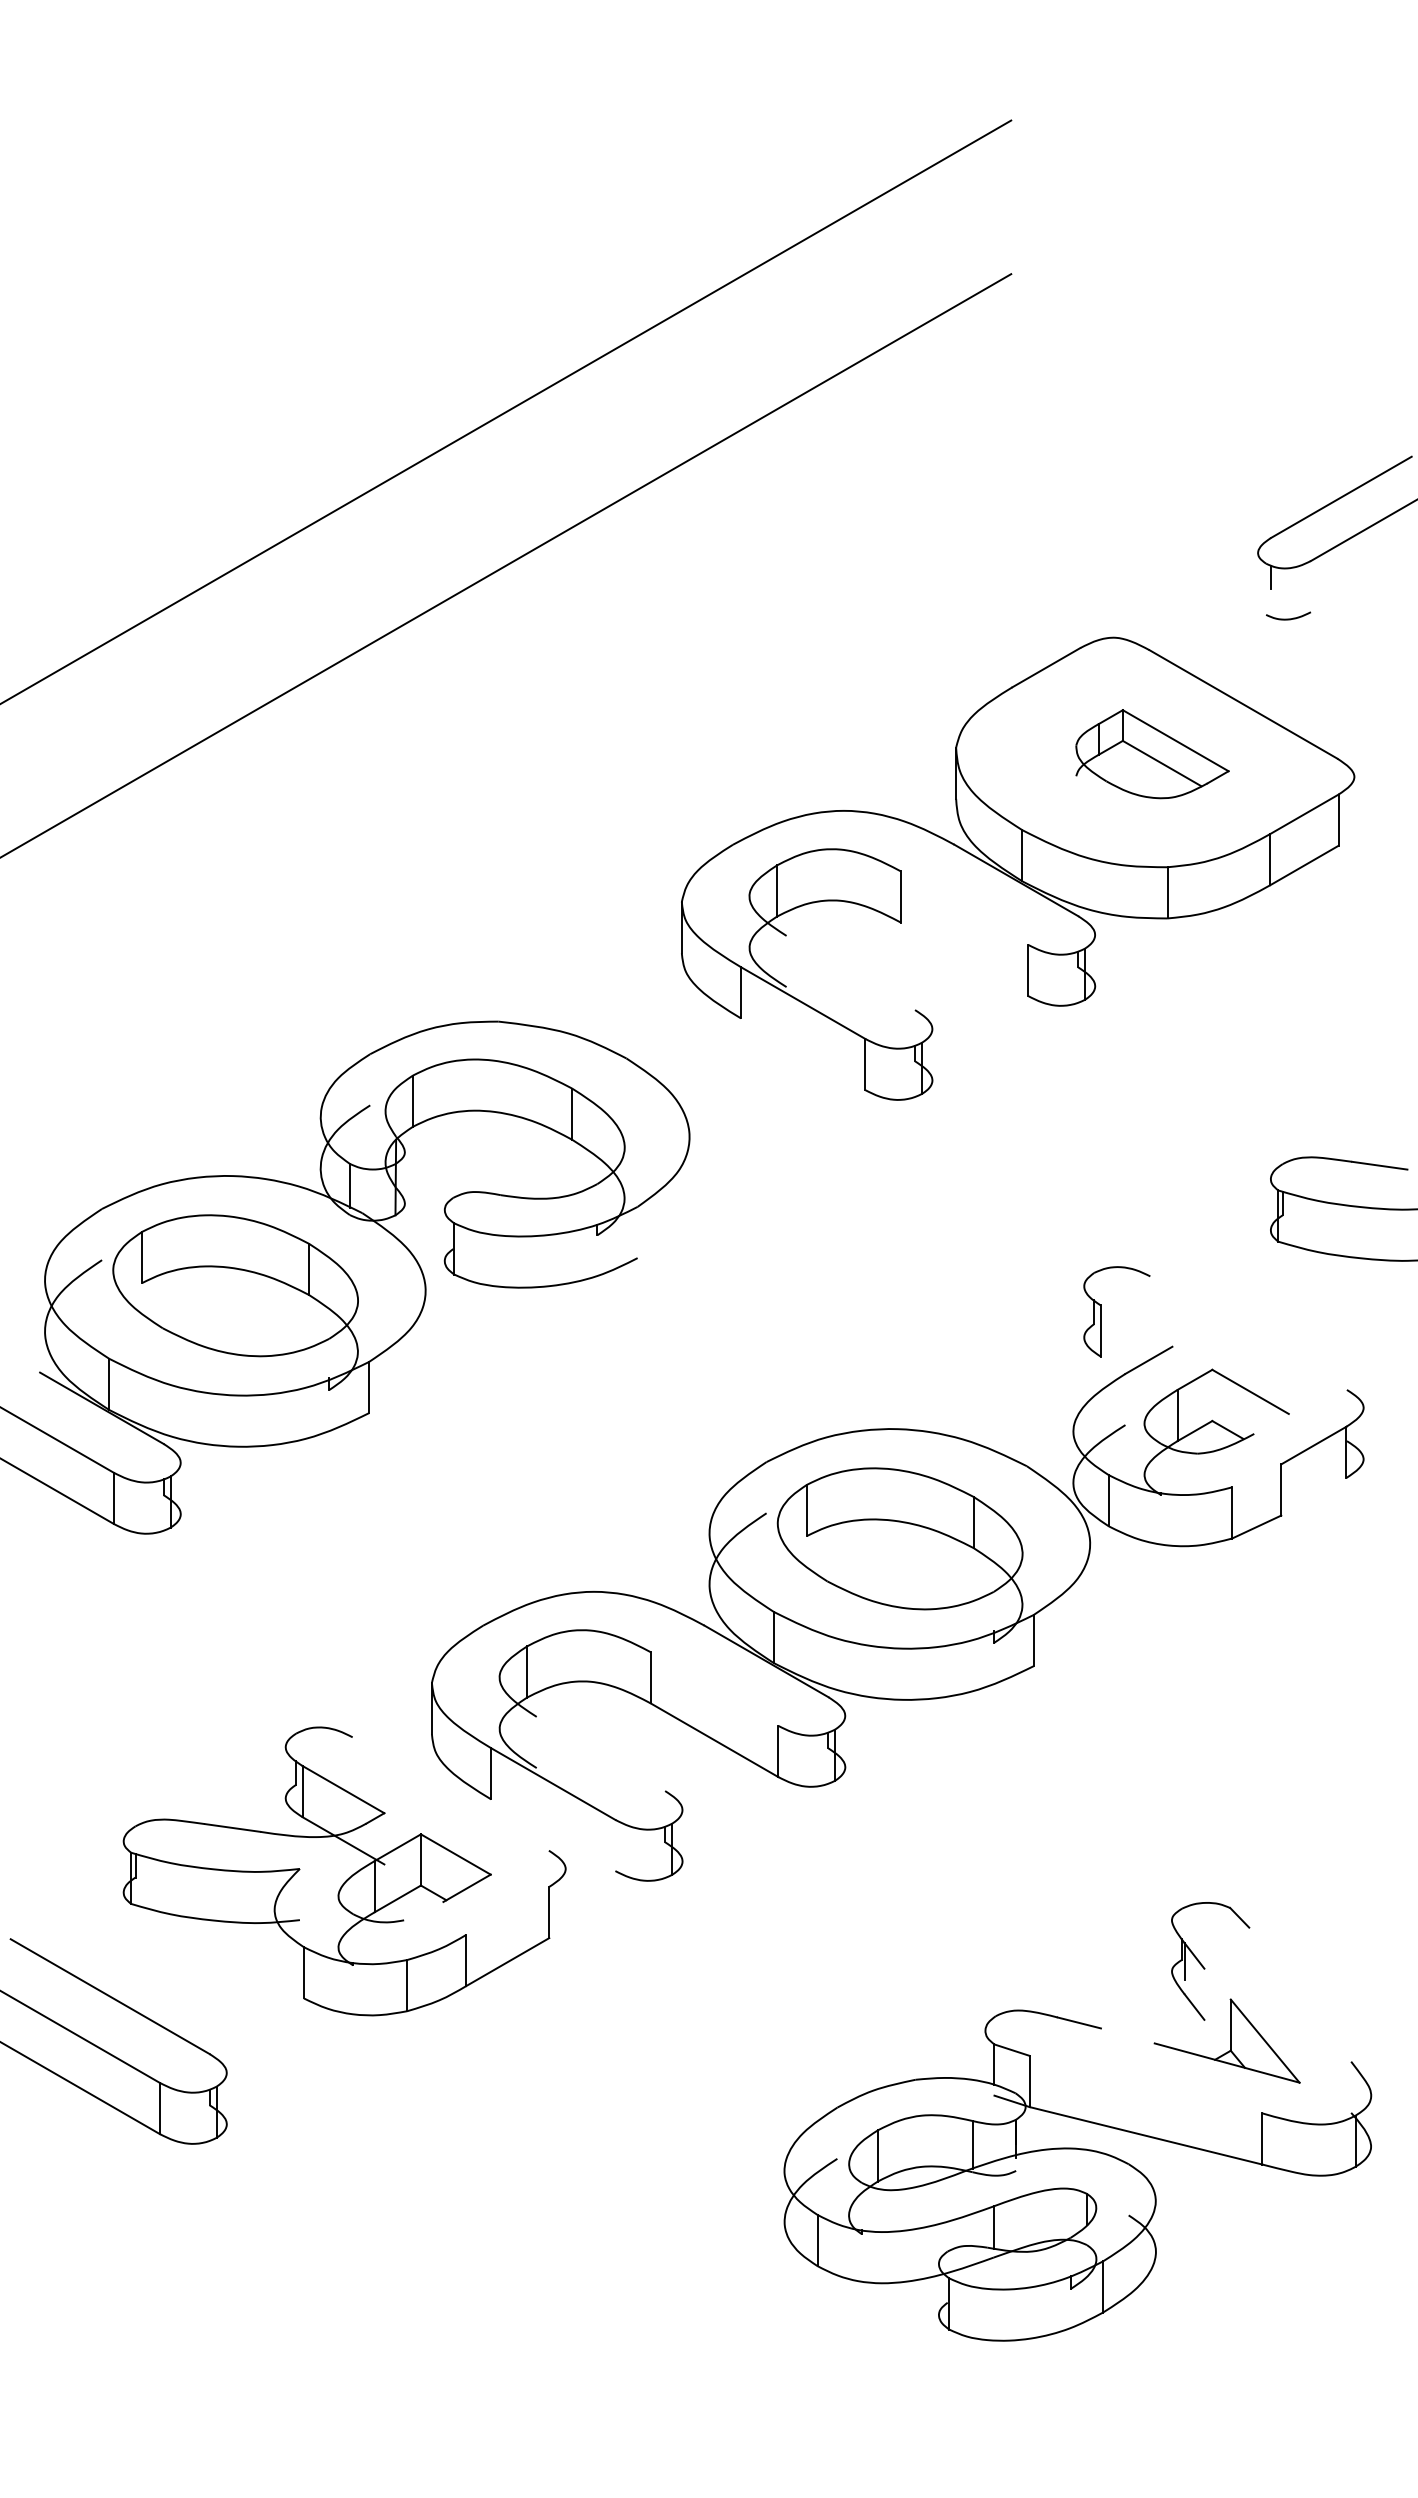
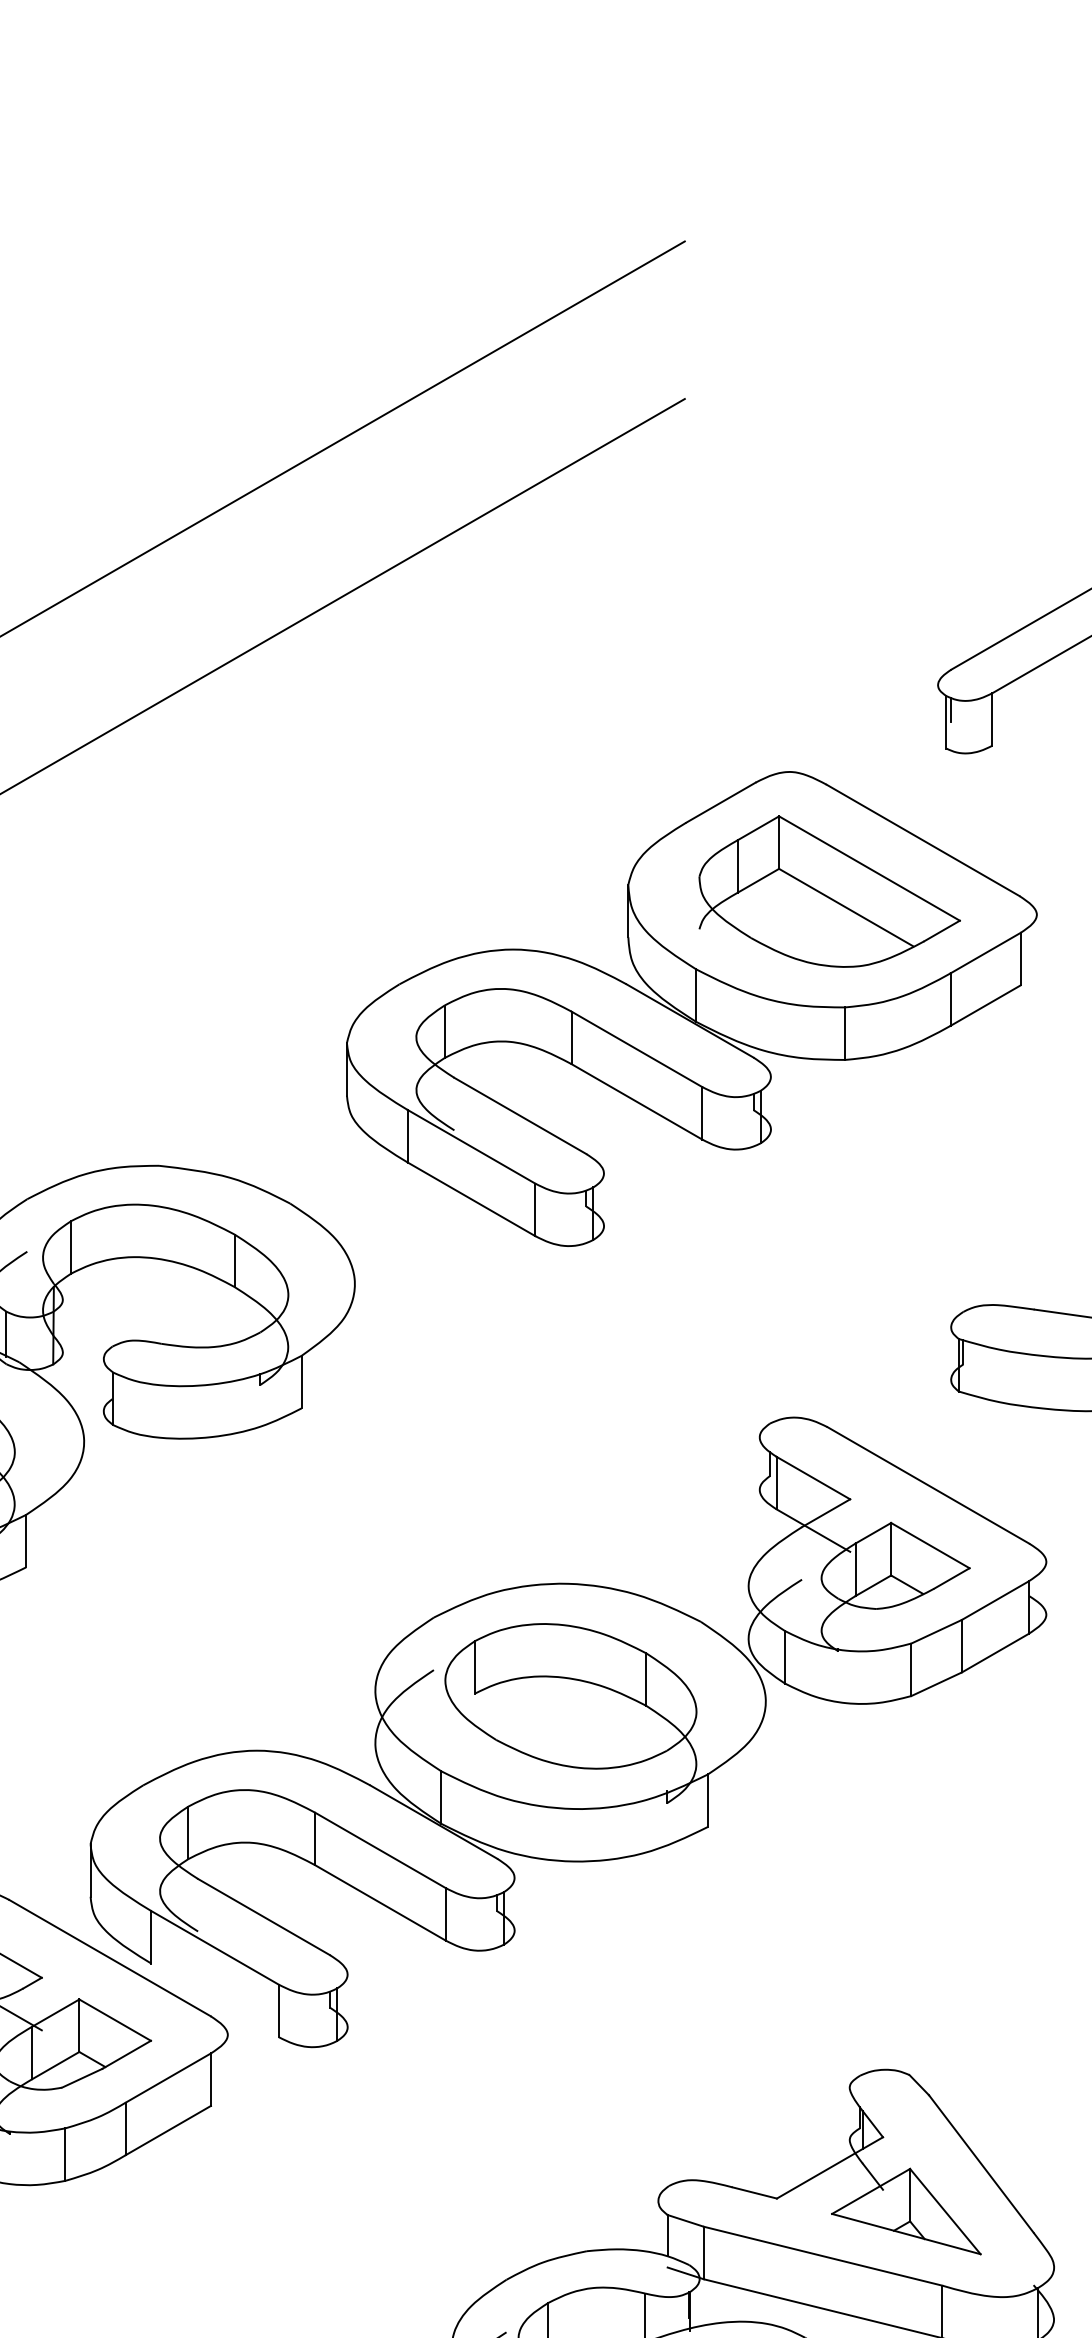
line: (1310, 586) -> (991, 719), added
line: (1266, 588) -> (946, 721), added
part: (1152, 753) -> (829, 890), size x1.67
line: (964, 907) -> (636, 1048), added
line: (964, 959) -> (636, 1102), added
line: (850, 972) -> (519, 1115), added
line: (803, 1054) -> (471, 1199), added
line: (637, 1232) -> (301, 1382), added
line: (1136, 1325) -> (813, 1477), added
line: (1248, 1332) -> (928, 1484), added
line: (1136, 1376) -> (813, 1529), added
line: (1212, 1395) -> (891, 1549), added
line: (1271, 1423) -> (951, 1578), added
line: (1256, 1475) -> (936, 1631), added
line: (1313, 1496) -> (994, 1652), added
line: (714, 1688) -> (380, 1849), added
line: (600, 1753) -> (263, 1916), added
line: (450, 1793) -> (109, 1957), added
line: (615, 1845) -> (278, 2010), added
line: (423, 1910) -> (81, 2077), added
line: (507, 1910) -> (168, 2077), added
line: (1300, 1994) -> (981, 2163), added
line: (1152, 1998) -> (829, 2167), added
line: (1192, 2021) -> (870, 2191), added
line: (1145, 2084) -> (822, 2256), added

